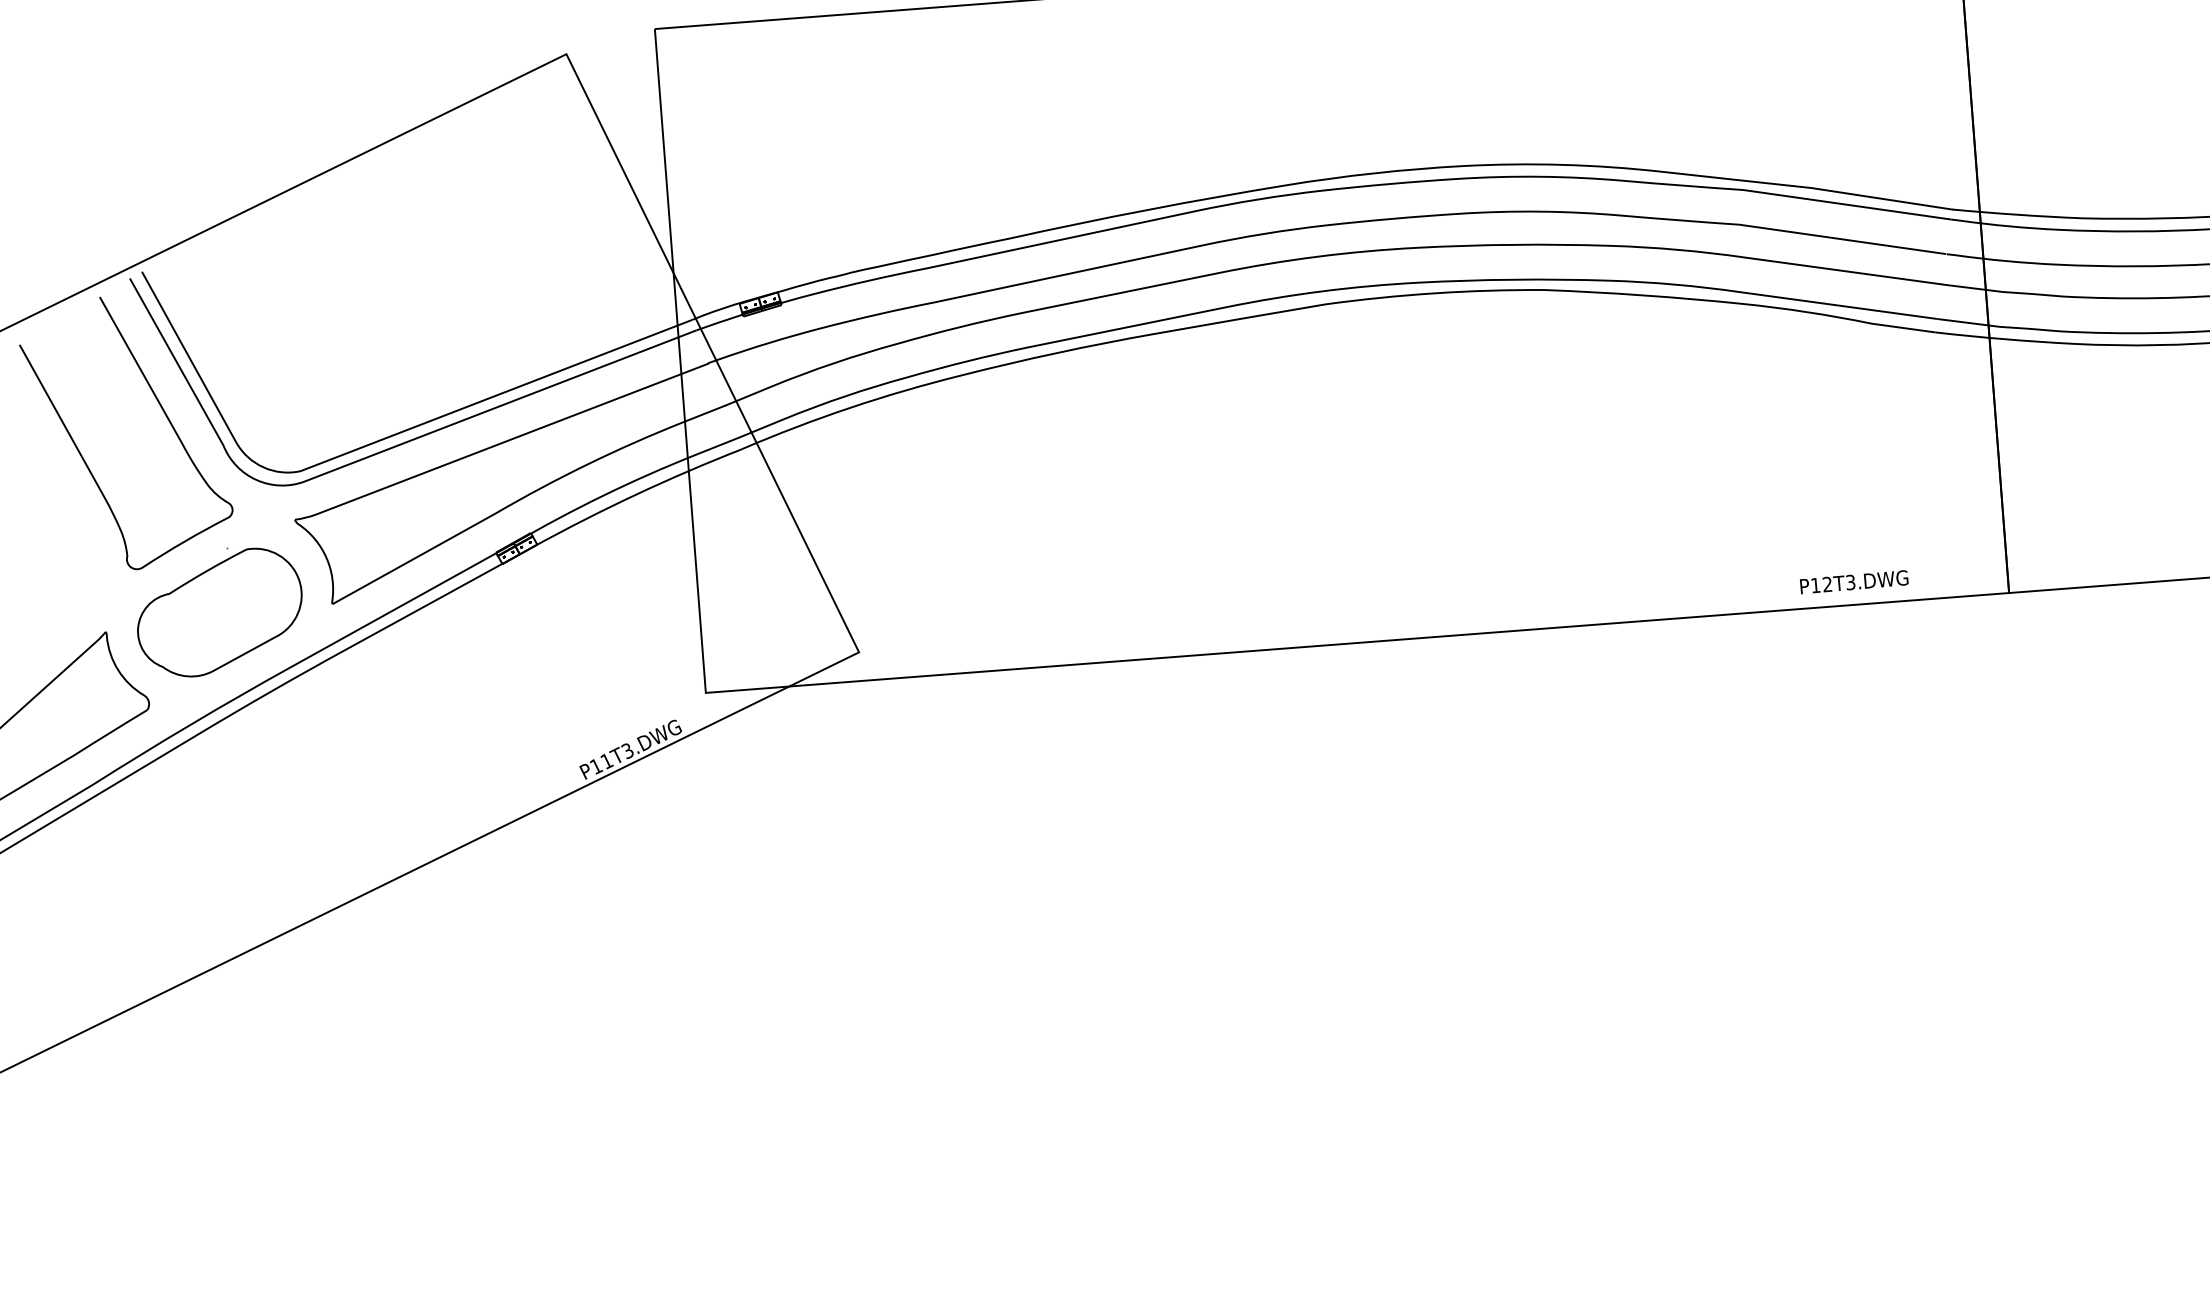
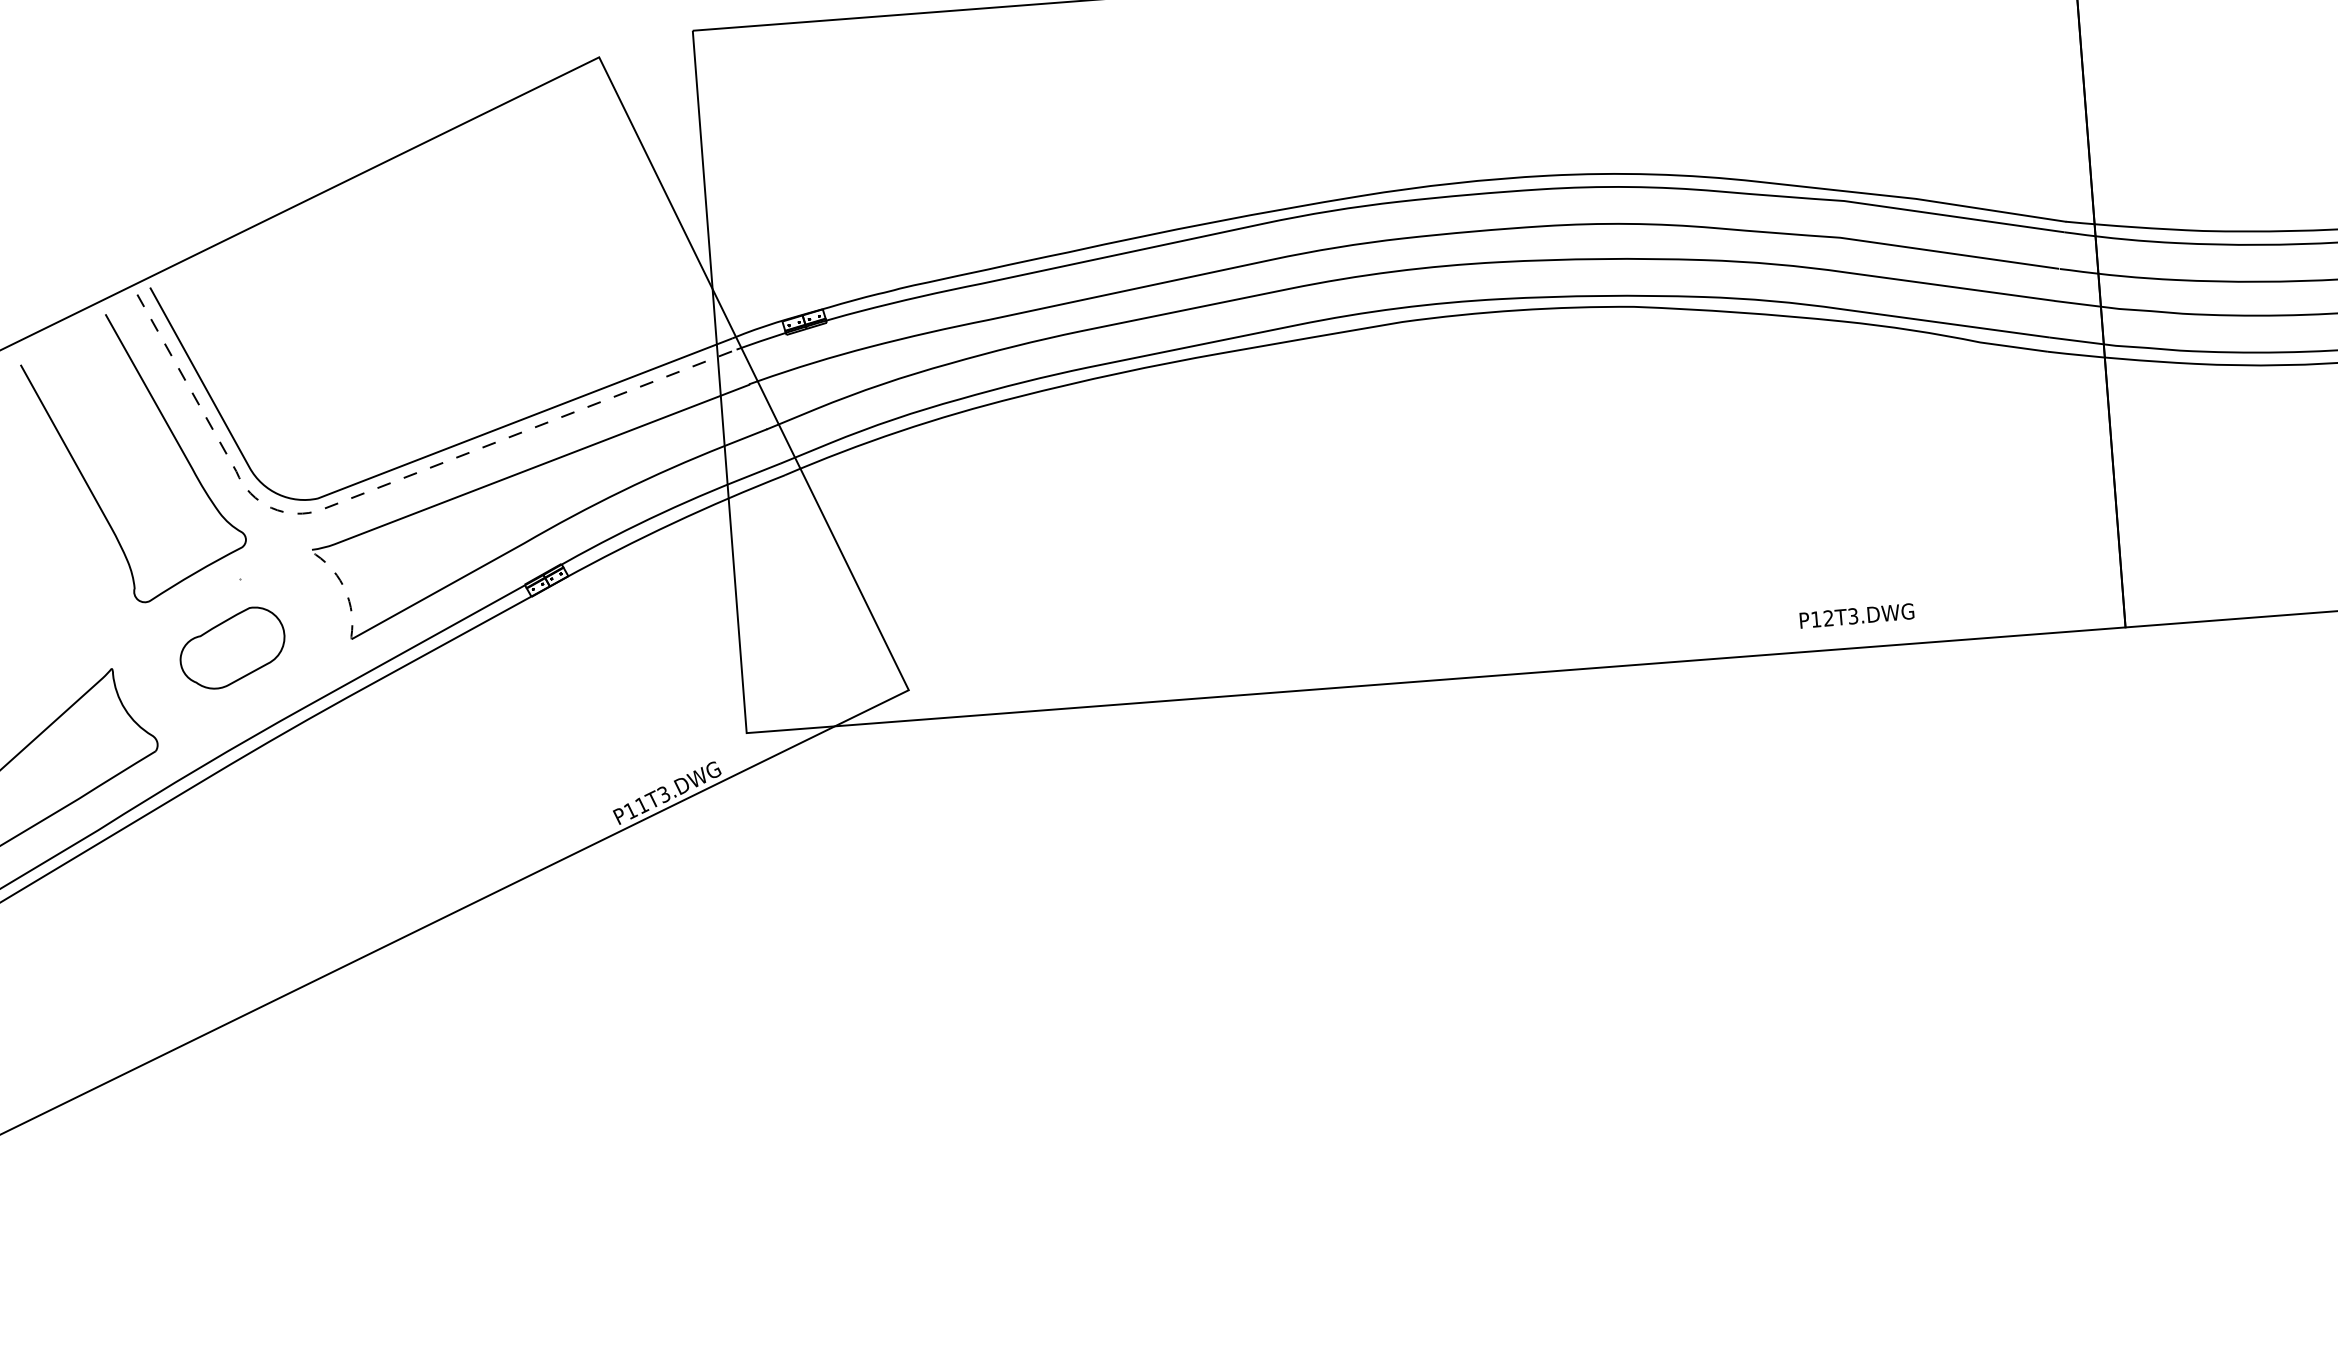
line: (352, 463) -> (372, 490), solid -> dashed
line: (325, 556) -> (344, 588), solid -> dashed
text: (1854, 582) -> (1857, 616), moved
part: (219, 612) -> (232, 648), size x0.6

